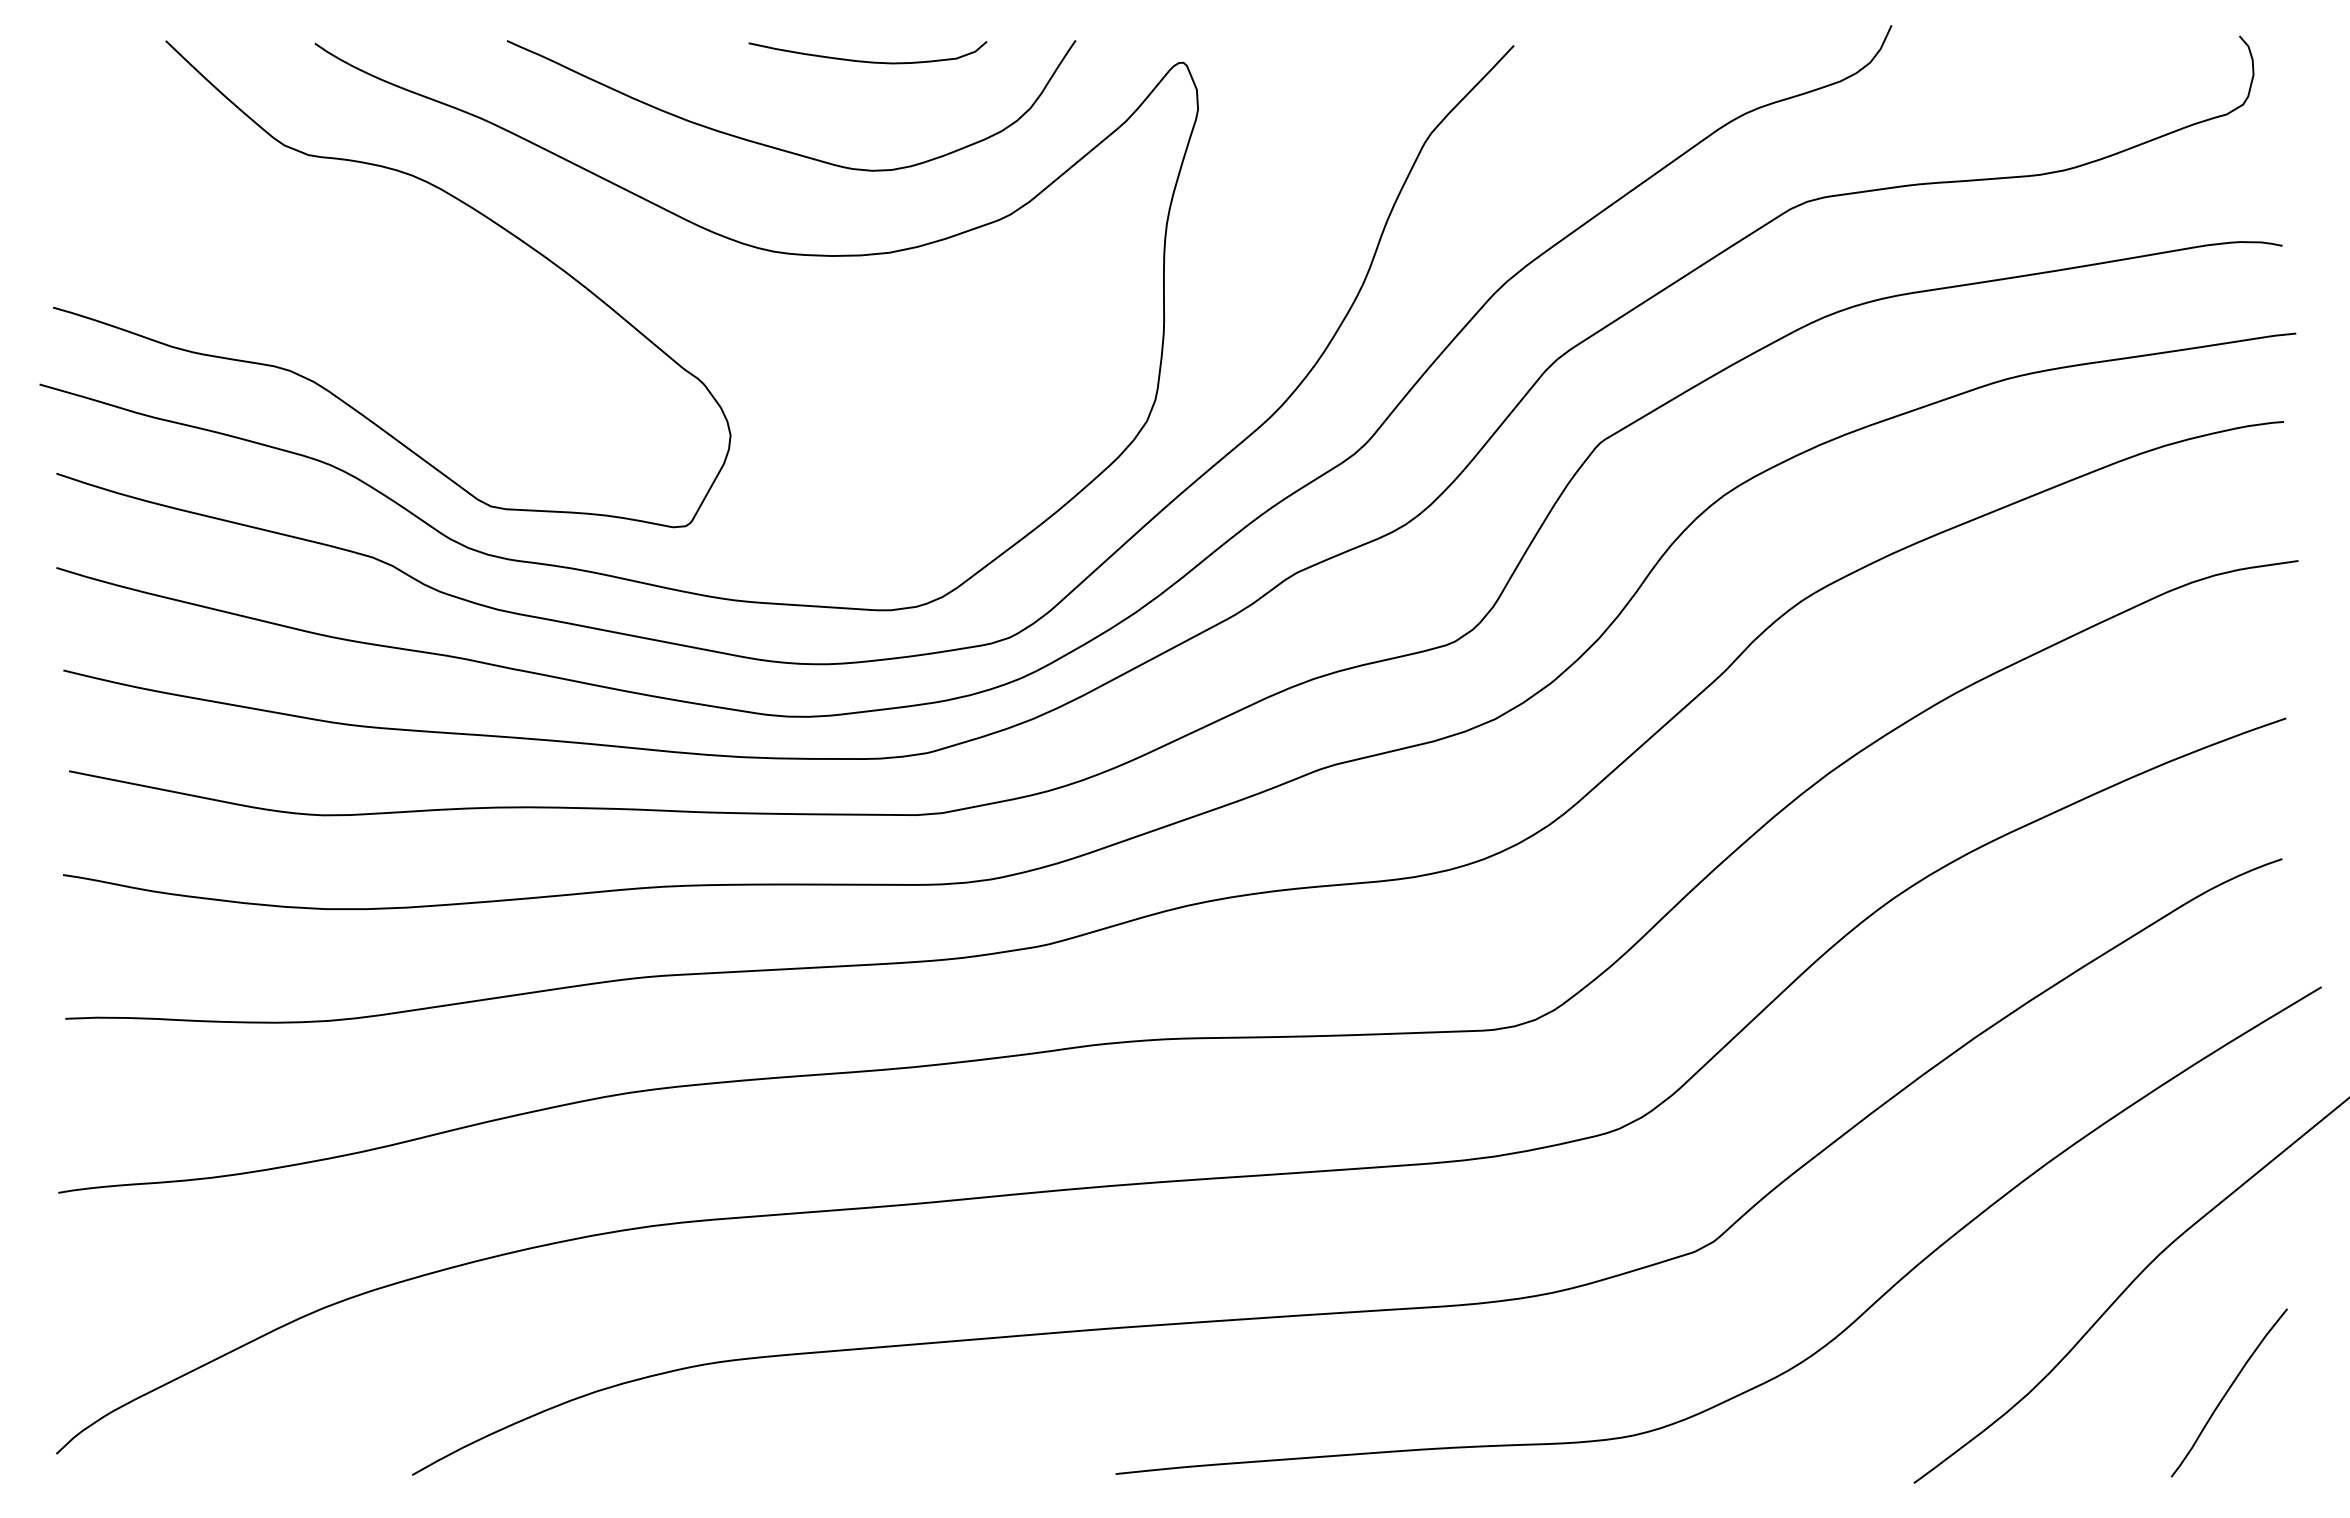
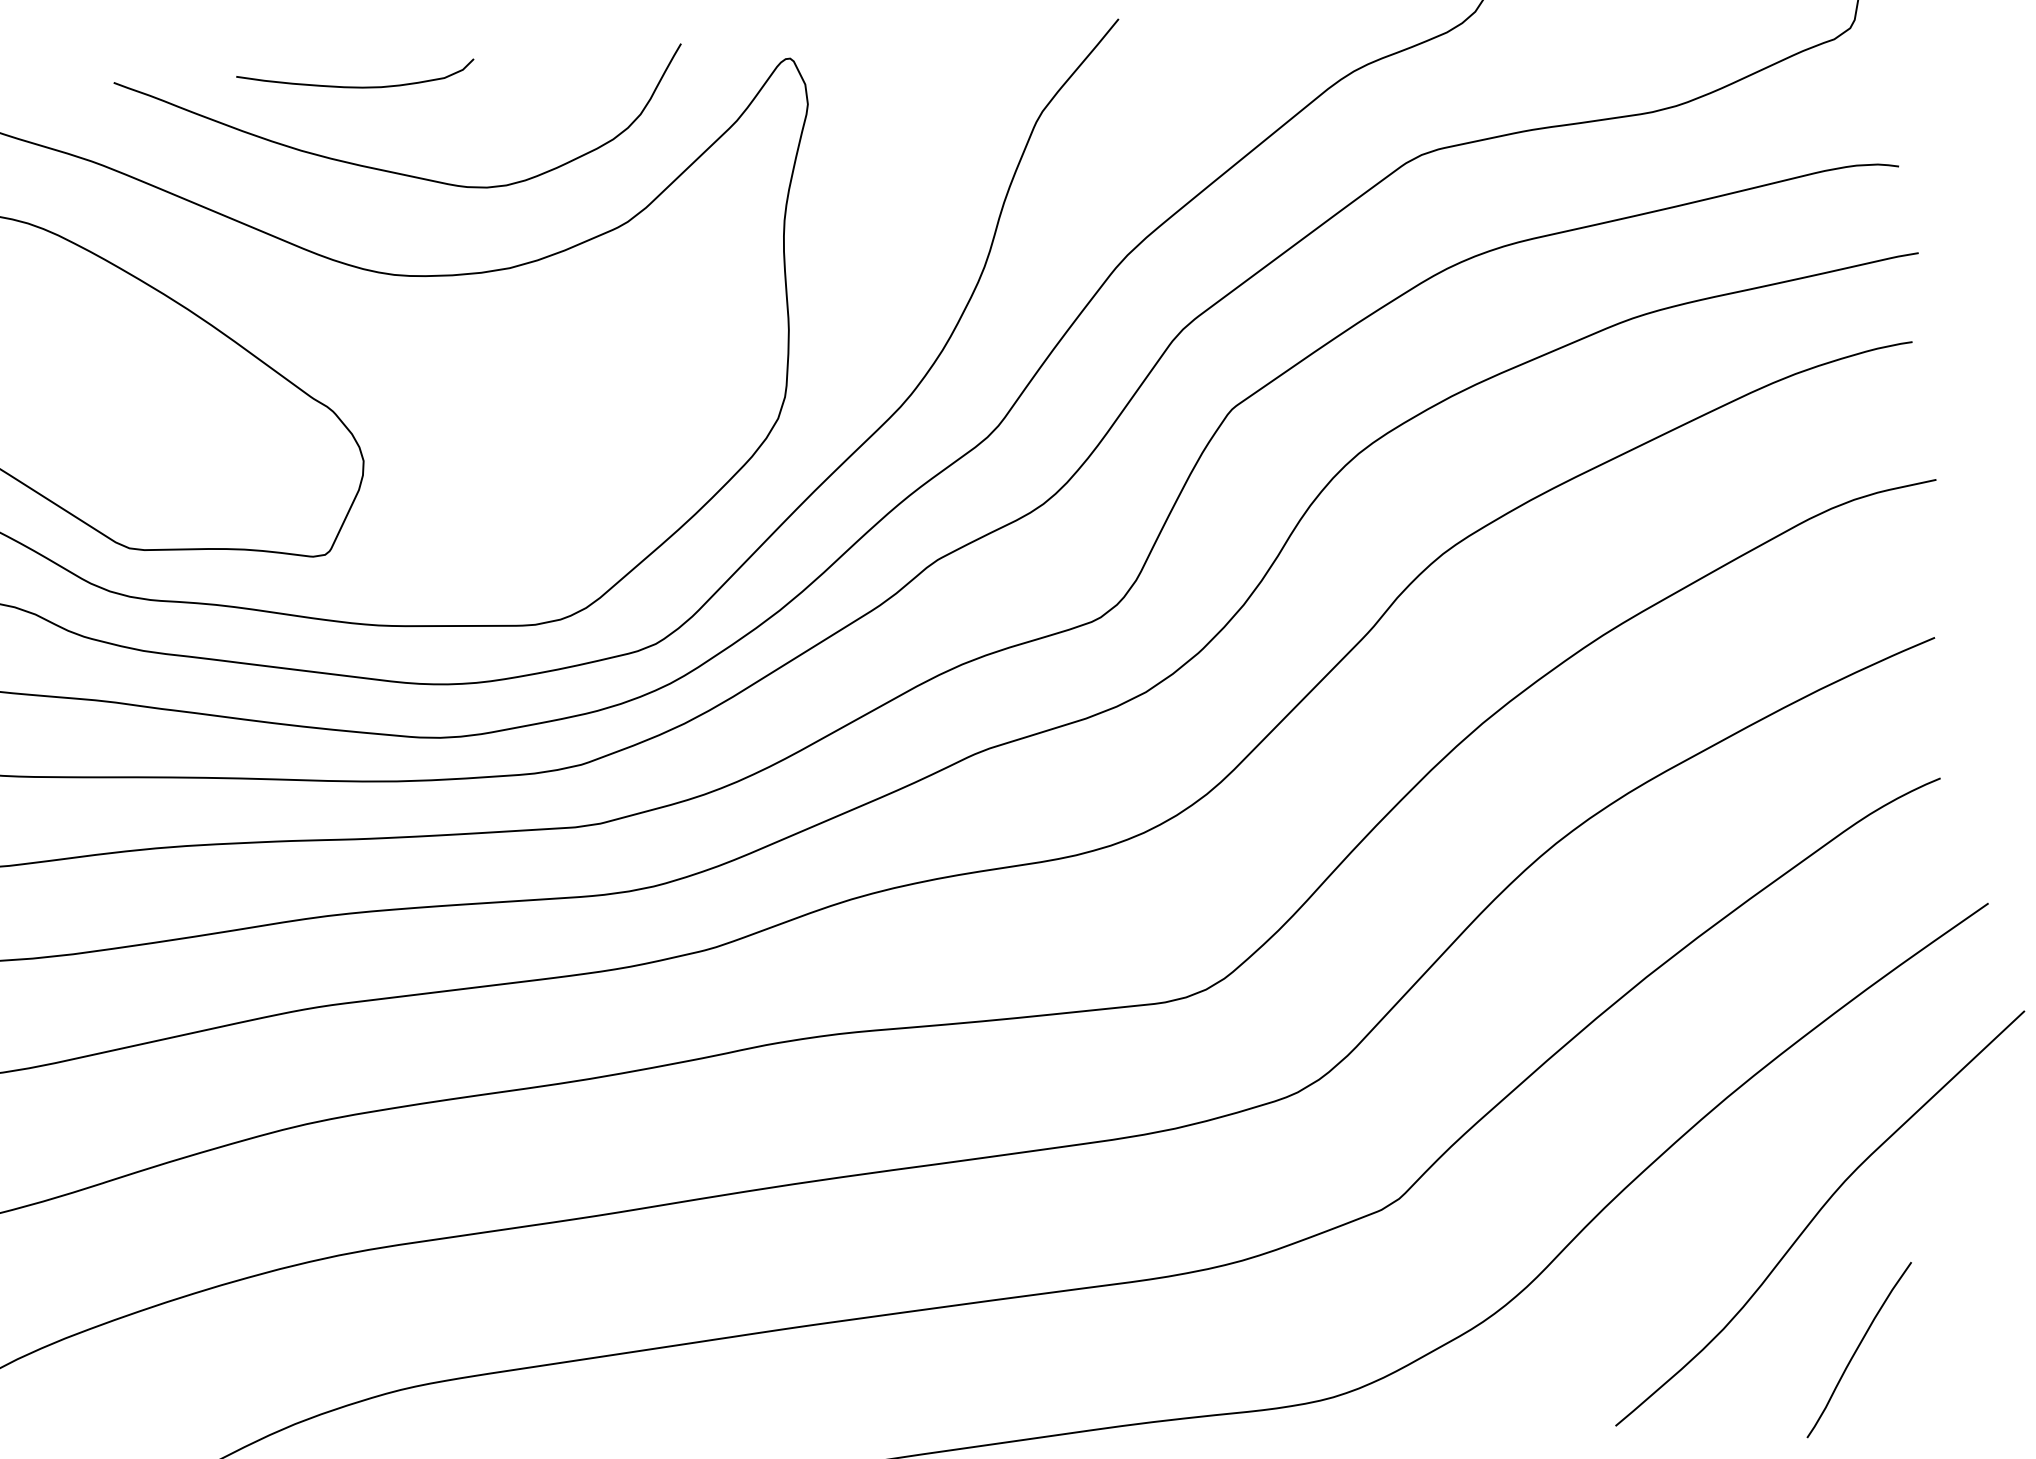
curve: (864, 60) -> (353, 86), moved
curve: (2228, 1391) -> (1858, 1348), moved

